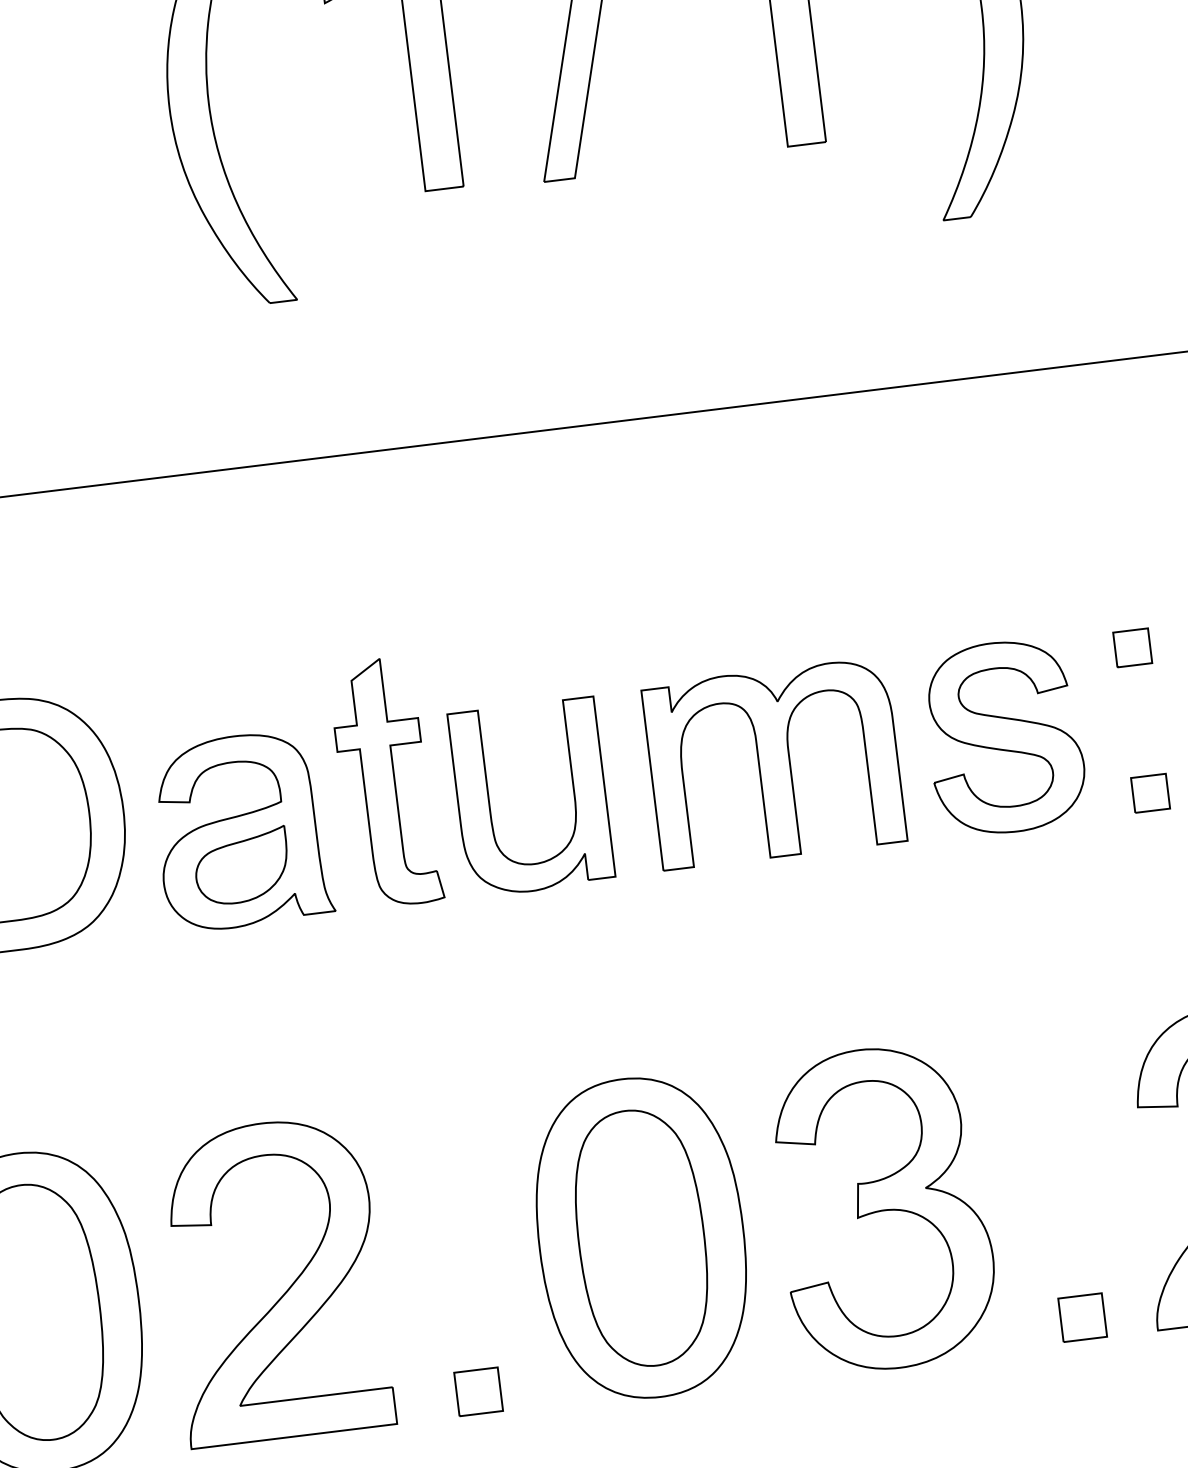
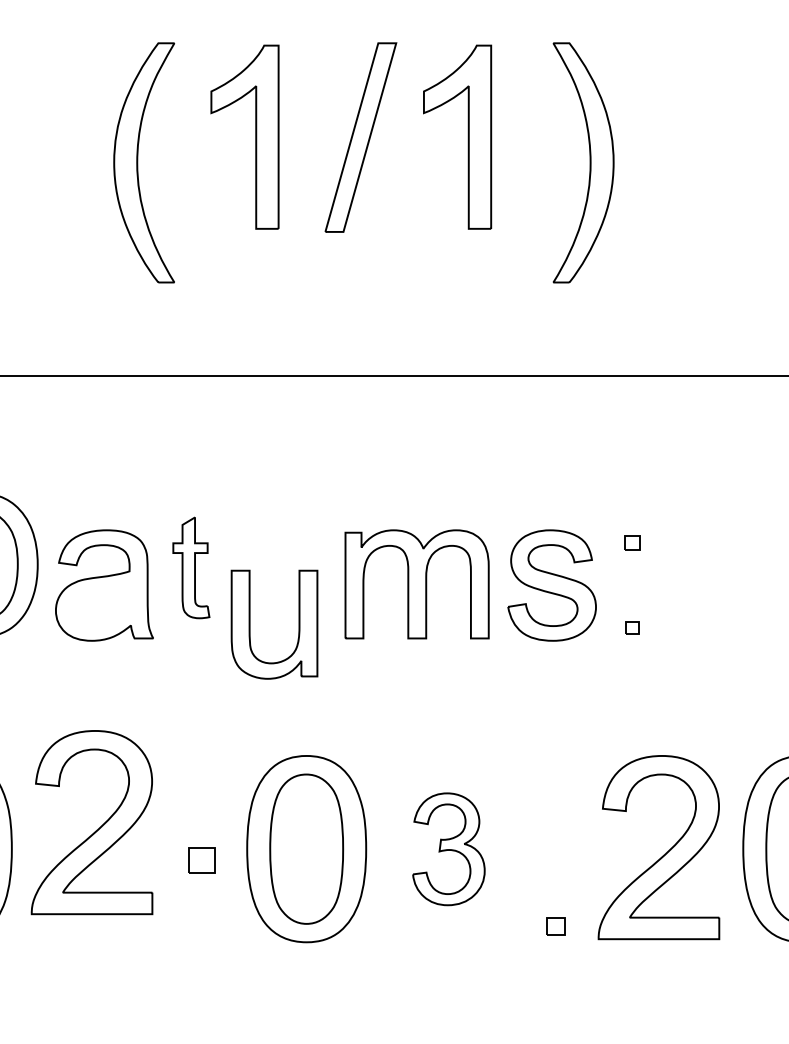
part: (1132, 647) -> (632, 542), size x0.7
part: (386, 782) -> (191, 567), size x0.7
part: (1150, 792) -> (632, 627), size x0.6
part: (490, 802) -> (250, 624), moved
part: (242, 865) -> (102, 605), removed
part: (883, 1209) -> (448, 849), size x0.6
part: (284, 1291) -> (96, 829), moved
part: (1081, 1317) -> (555, 926), size x0.7
part: (478, 1392) -> (201, 860), moved

